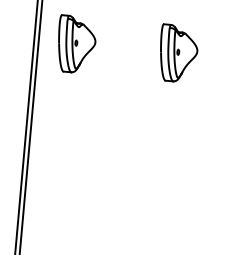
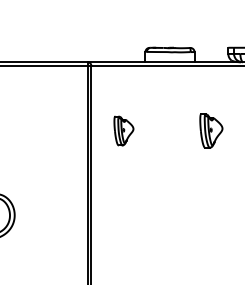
part: (76, 43) -> (123, 130), size x0.6
part: (178, 53) -> (211, 130), size x0.7

